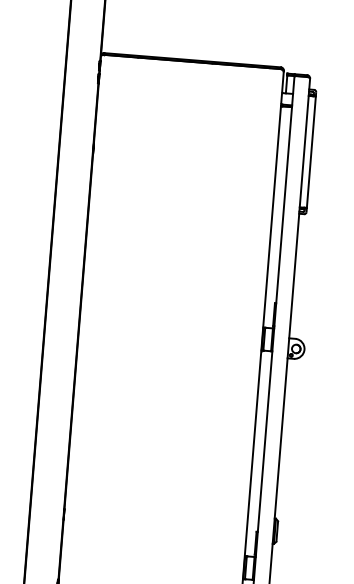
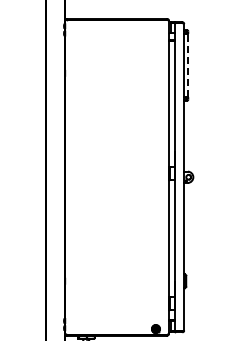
line: (311, 152) -> (188, 65), solid -> dashed

